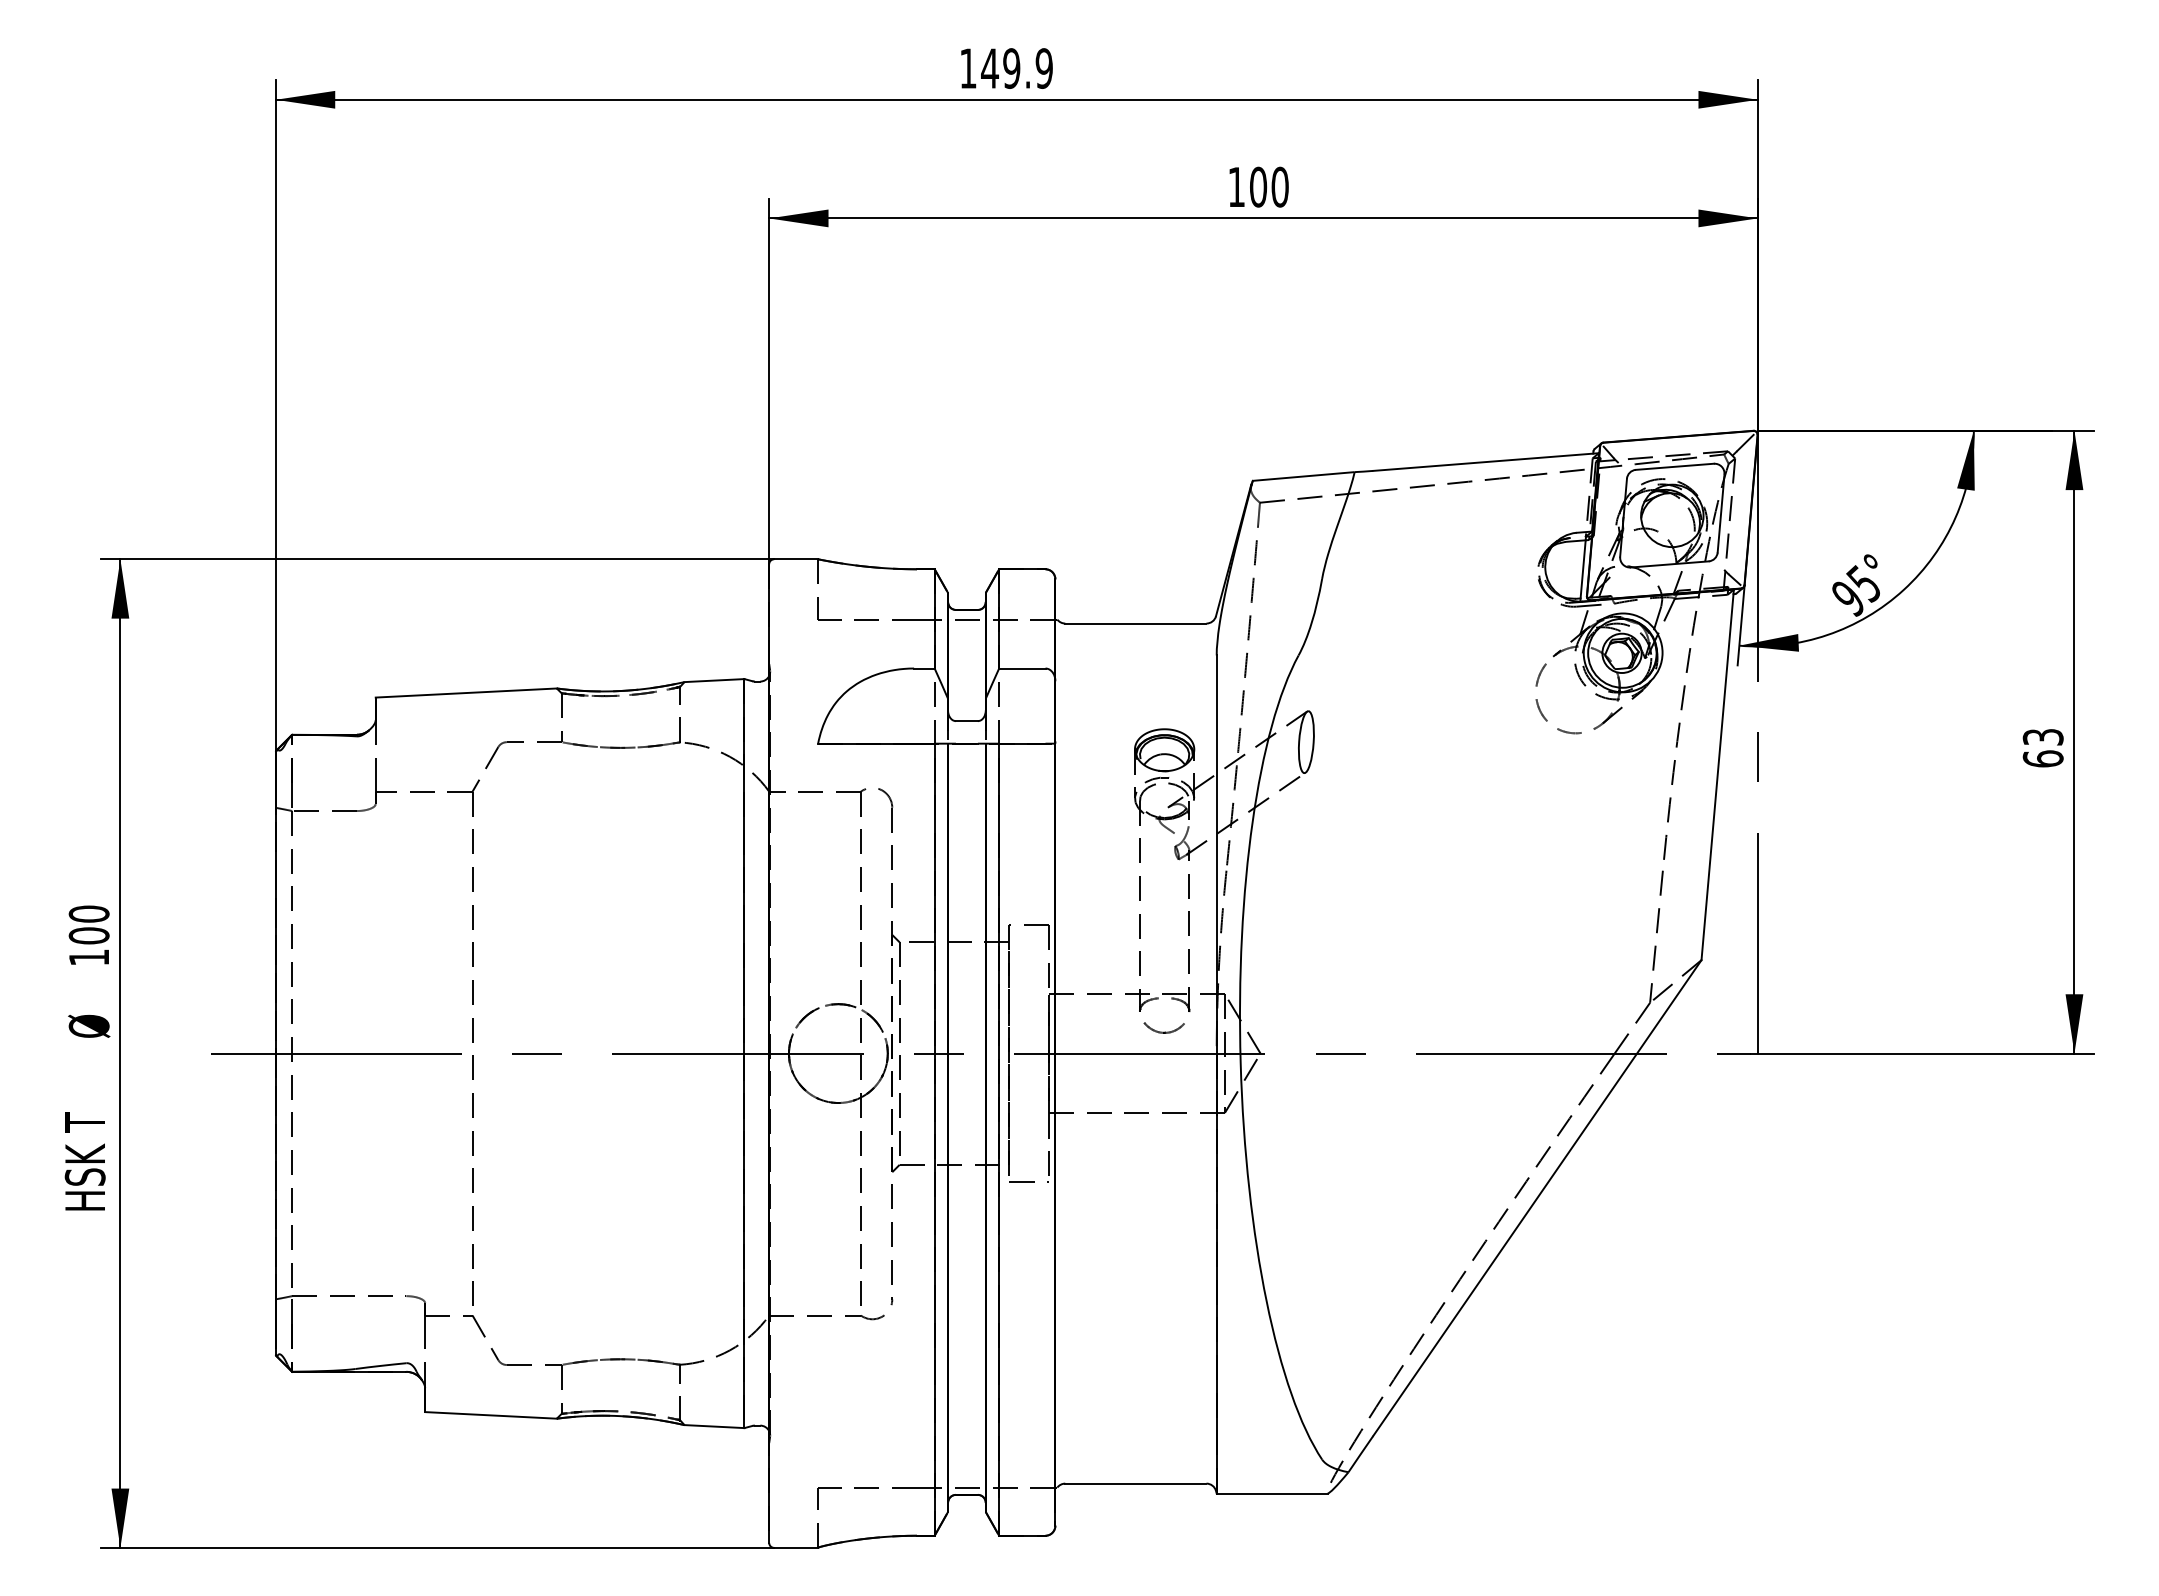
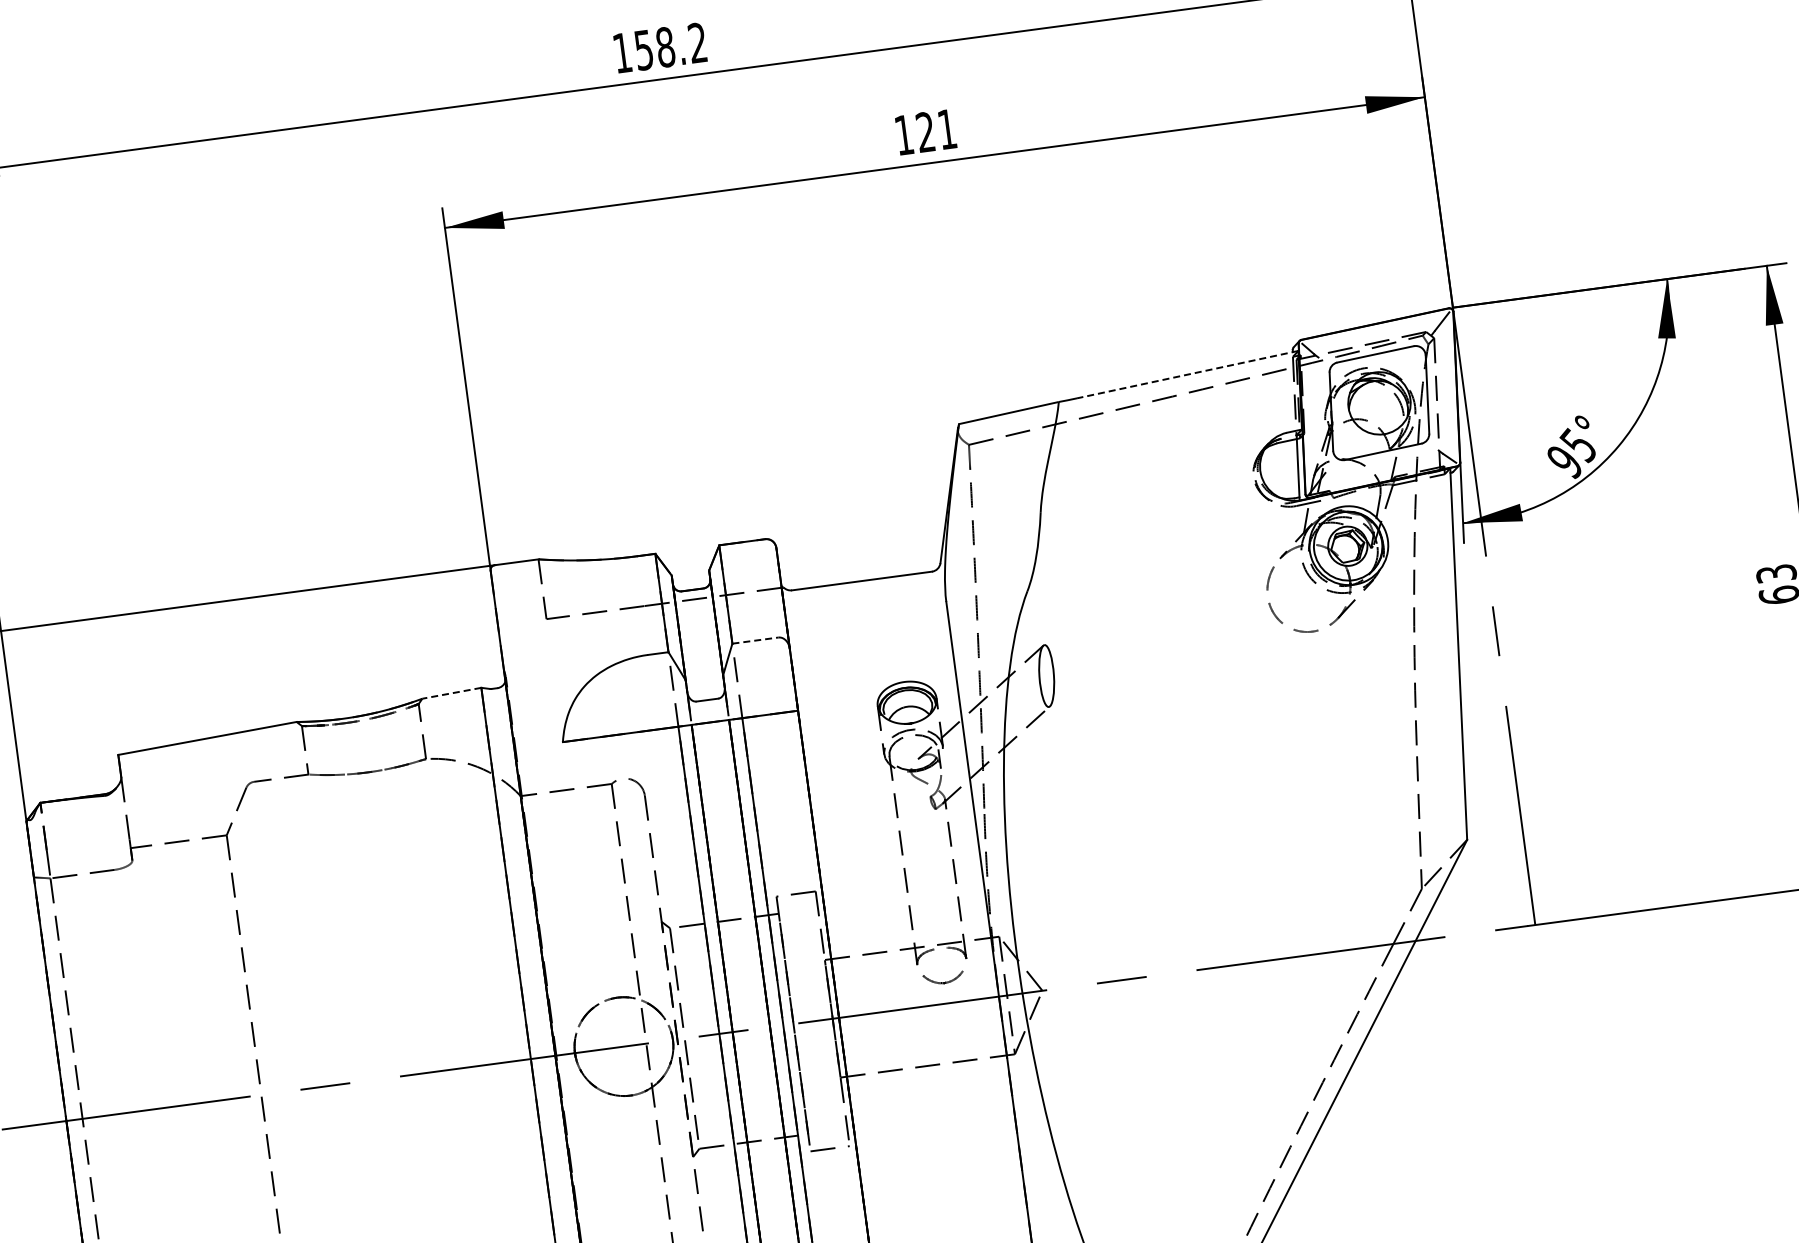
text: (1016, 68) -> (670, 46), 149.9 -> 158.2
text: (1269, 186) -> (936, 130), 100 -> 121
line: (1485, 462) -> (1187, 375), solid -> dashed
line: (1022, 668) -> (755, 640), solid -> dashed
line: (714, 680) -> (451, 693), solid -> dashed

